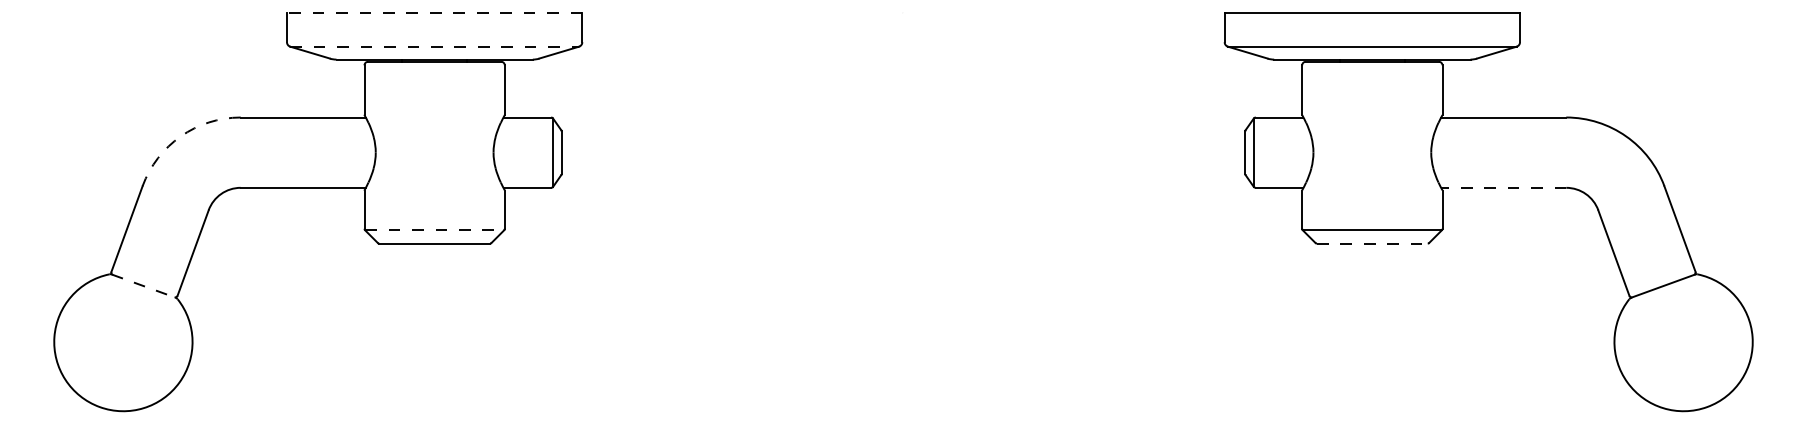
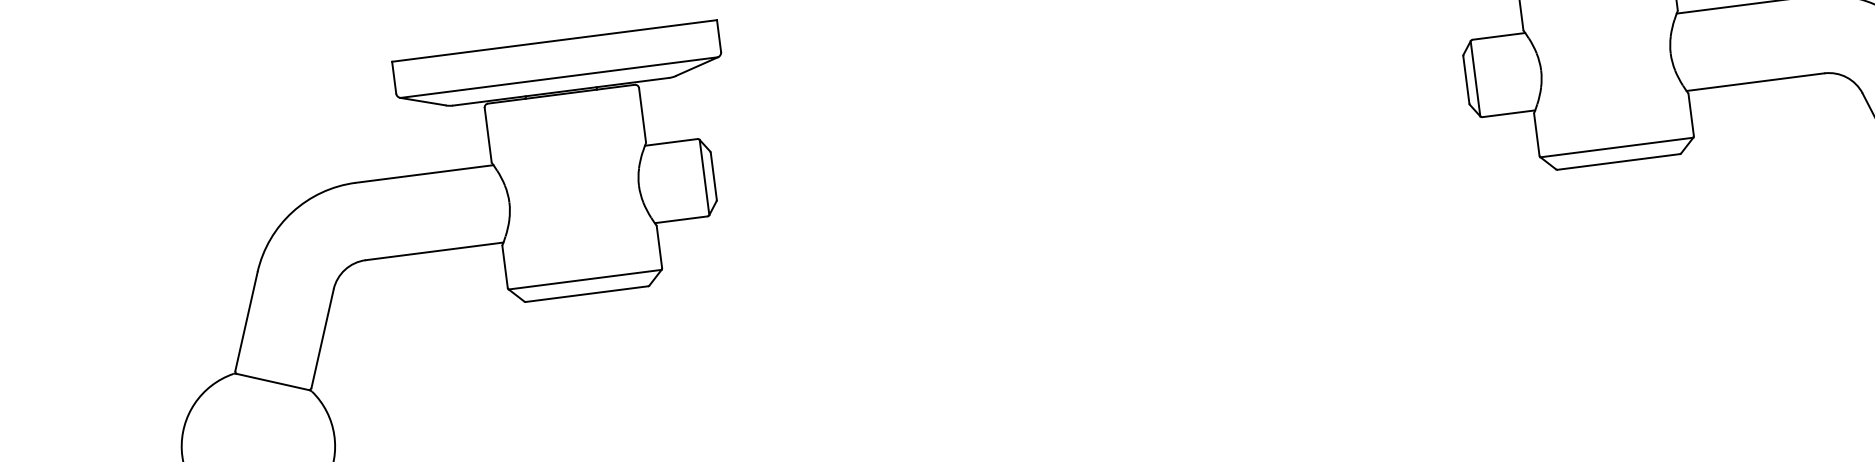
line: (434, 13) -> (554, 41), dashed -> solid
line: (435, 46) -> (560, 77), dashed -> solid
arc: (180, 136) -> (292, 212), dashed -> solid
line: (1503, 187) -> (1755, 81), dashed -> solid
line: (435, 230) -> (586, 279), dashed -> solid
line: (1372, 243) -> (1618, 161), dashed -> solid
line: (143, 286) -> (272, 382), dashed -> solid

